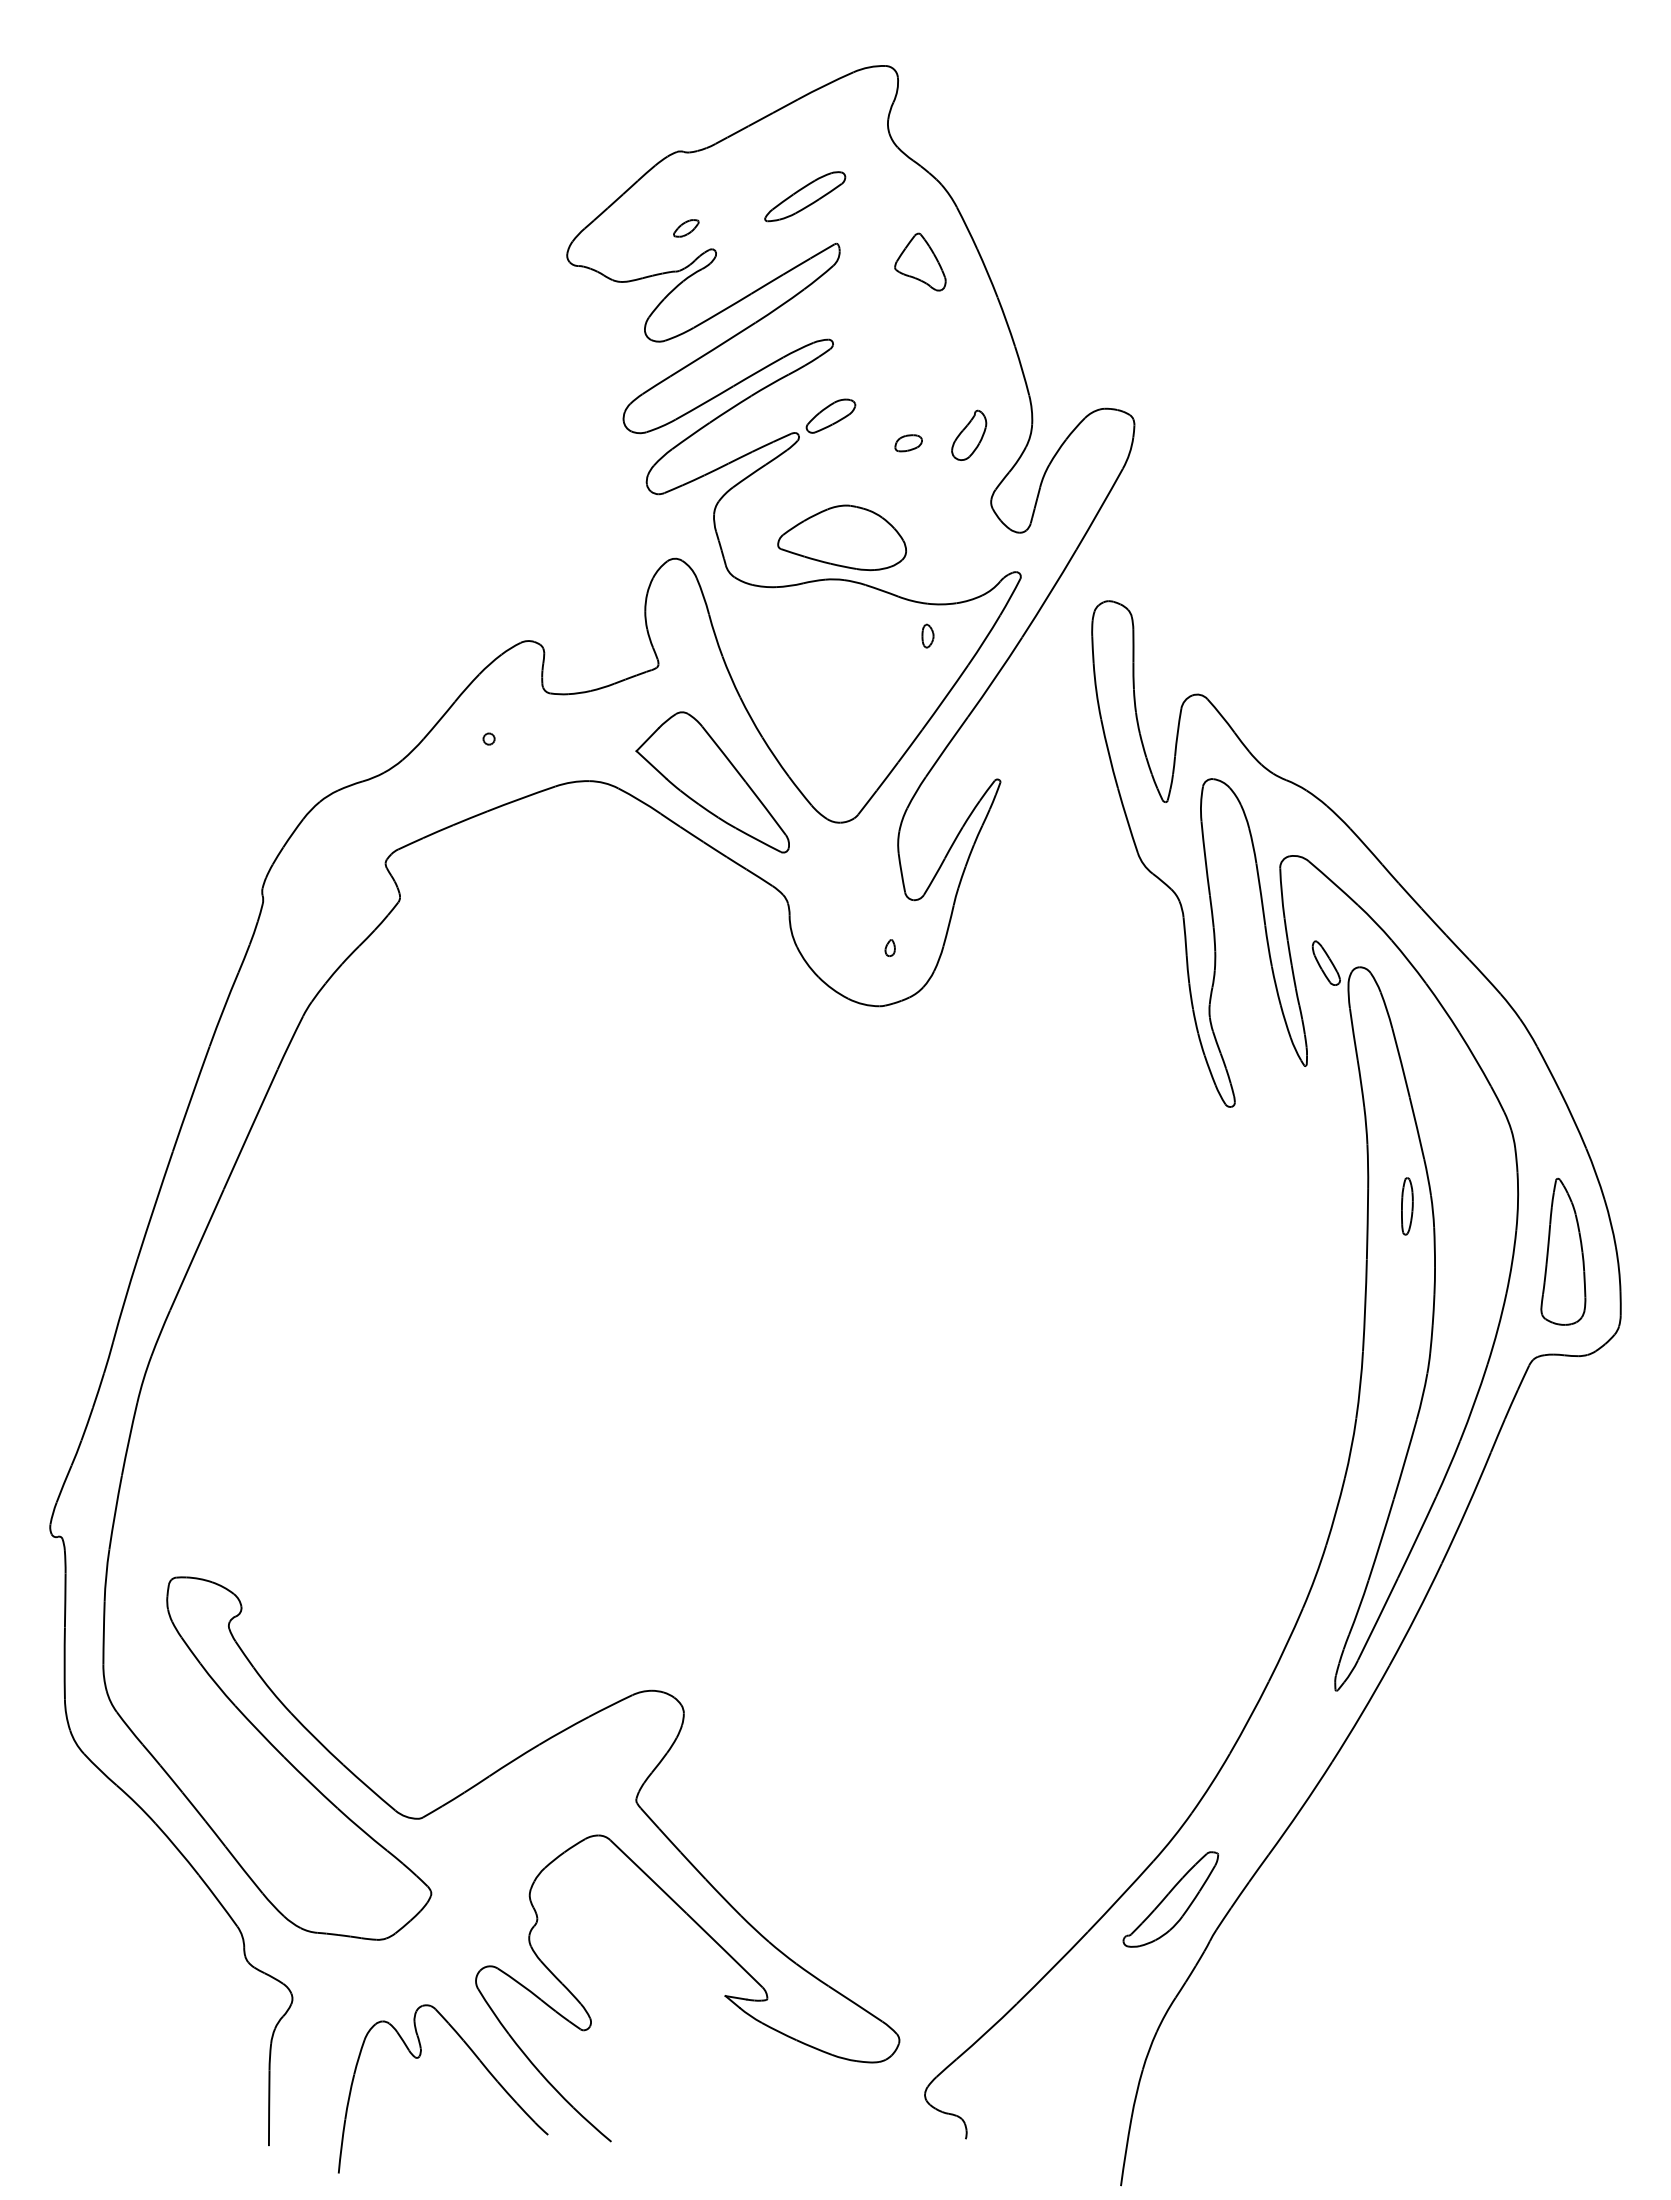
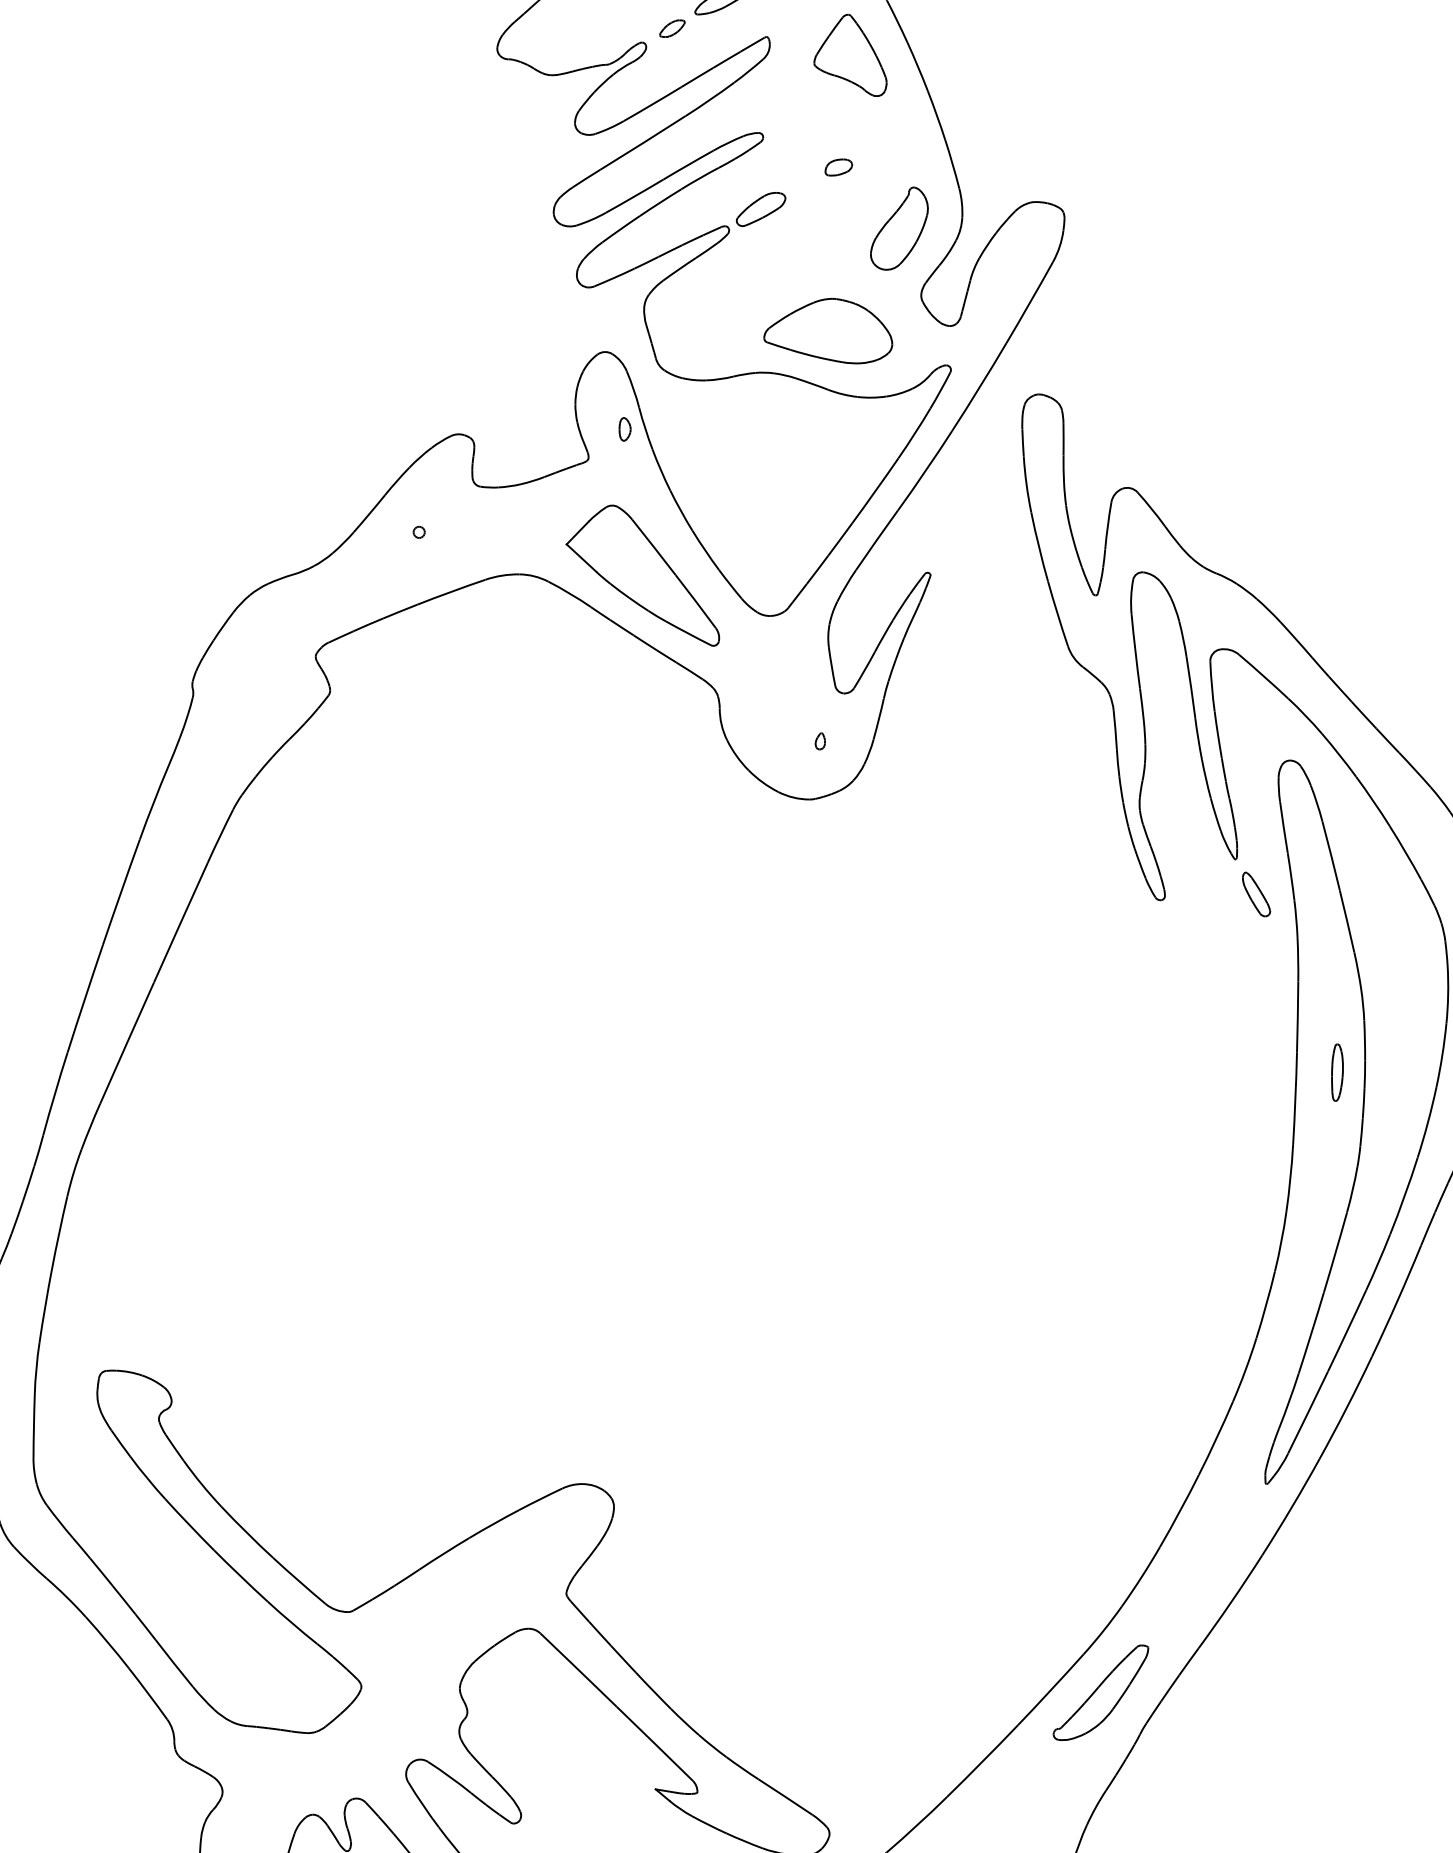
part: (686, 228) -> (672, 28), moved
part: (920, 261) -> (850, 54), size x1.43
part: (968, 435) -> (898, 228), size x1.67
part: (908, 443) -> (838, 167), moved
part: (841, 537) -> (827, 330), moved
part: (927, 635) -> (624, 428), moved
part: (1325, 962) -> (1255, 893), moved
part: (1407, 1206) -> (1337, 1072), moved

